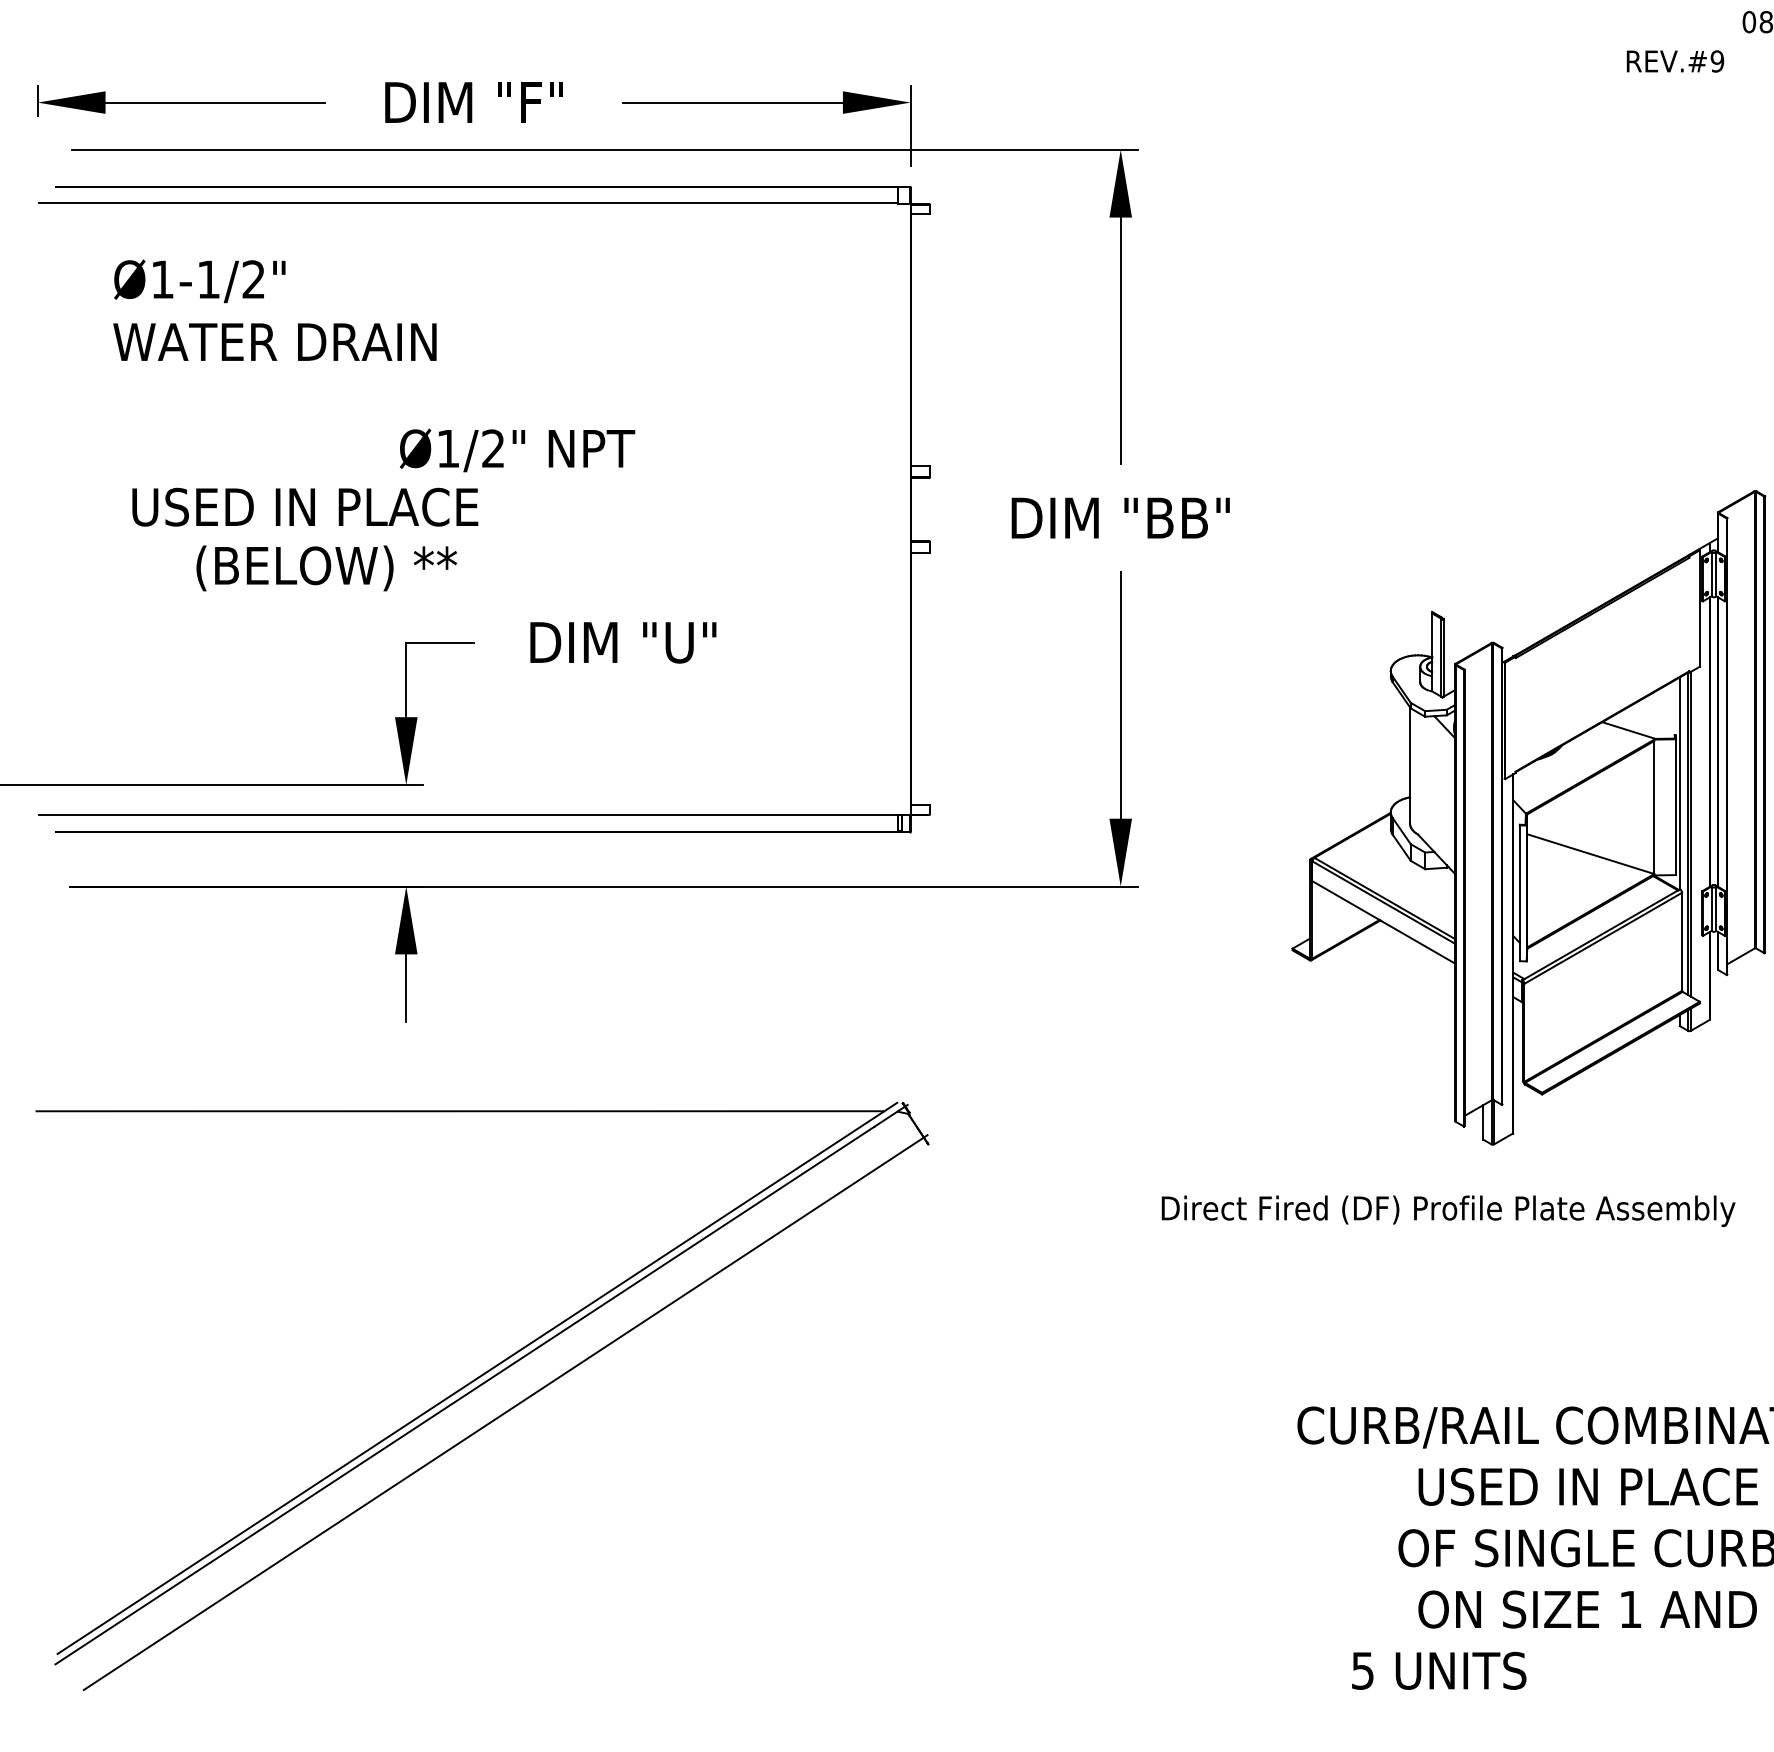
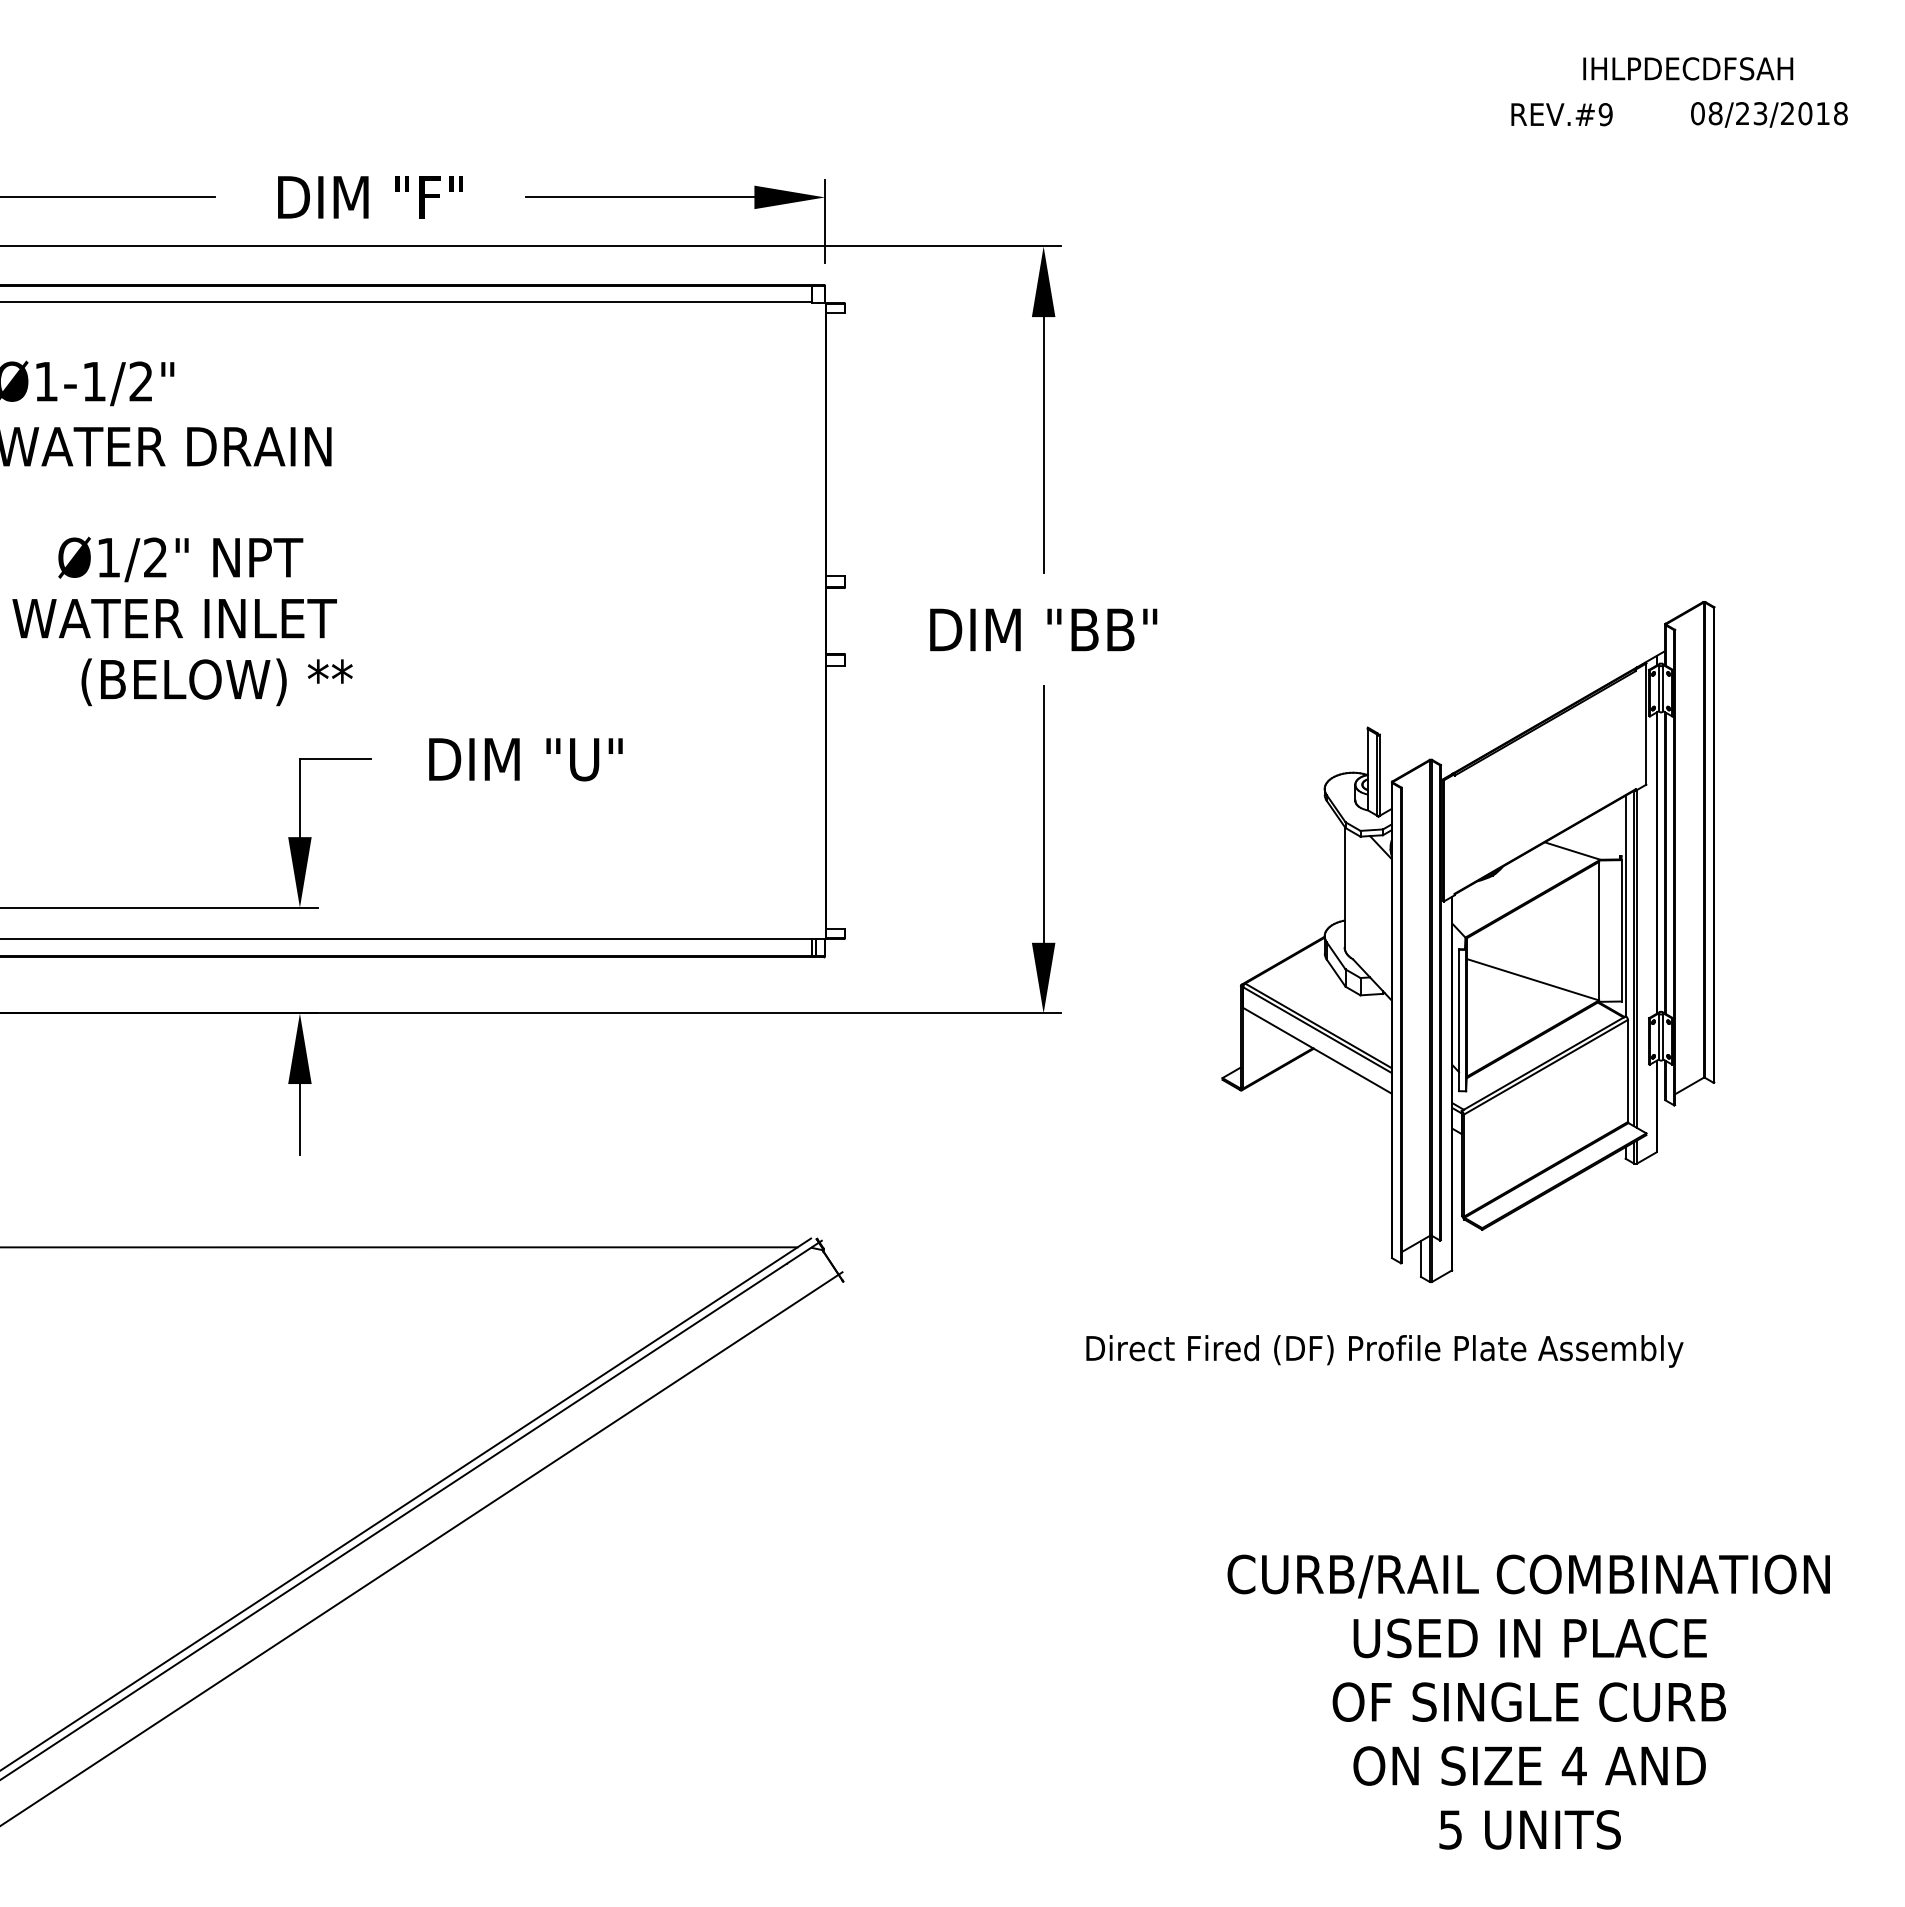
text: (1674, 61) -> (1561, 114), moved
text: (517, 450) -> (180, 559), moved
text: (304, 507) -> (193, 618), USED IN PLACE -> WATER INLET
text: (1629, 1609) -> (1573, 1765), 1 -> 4
text: (1438, 1670) -> (1529, 1829), moved

